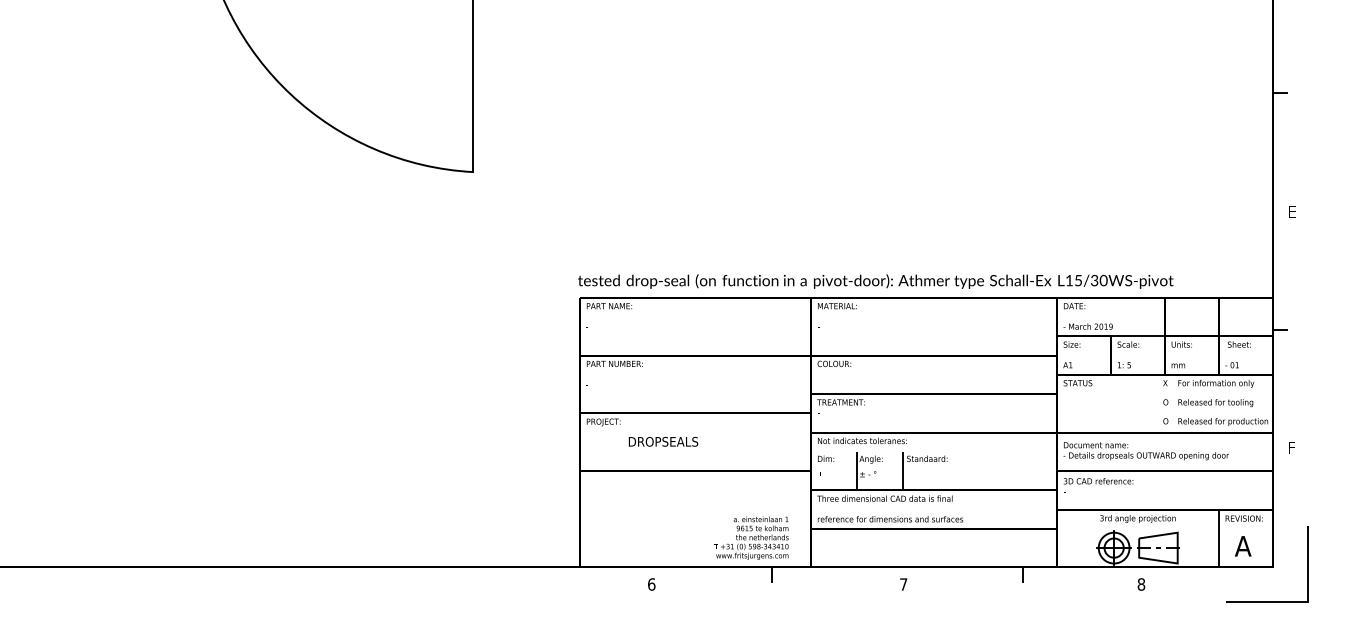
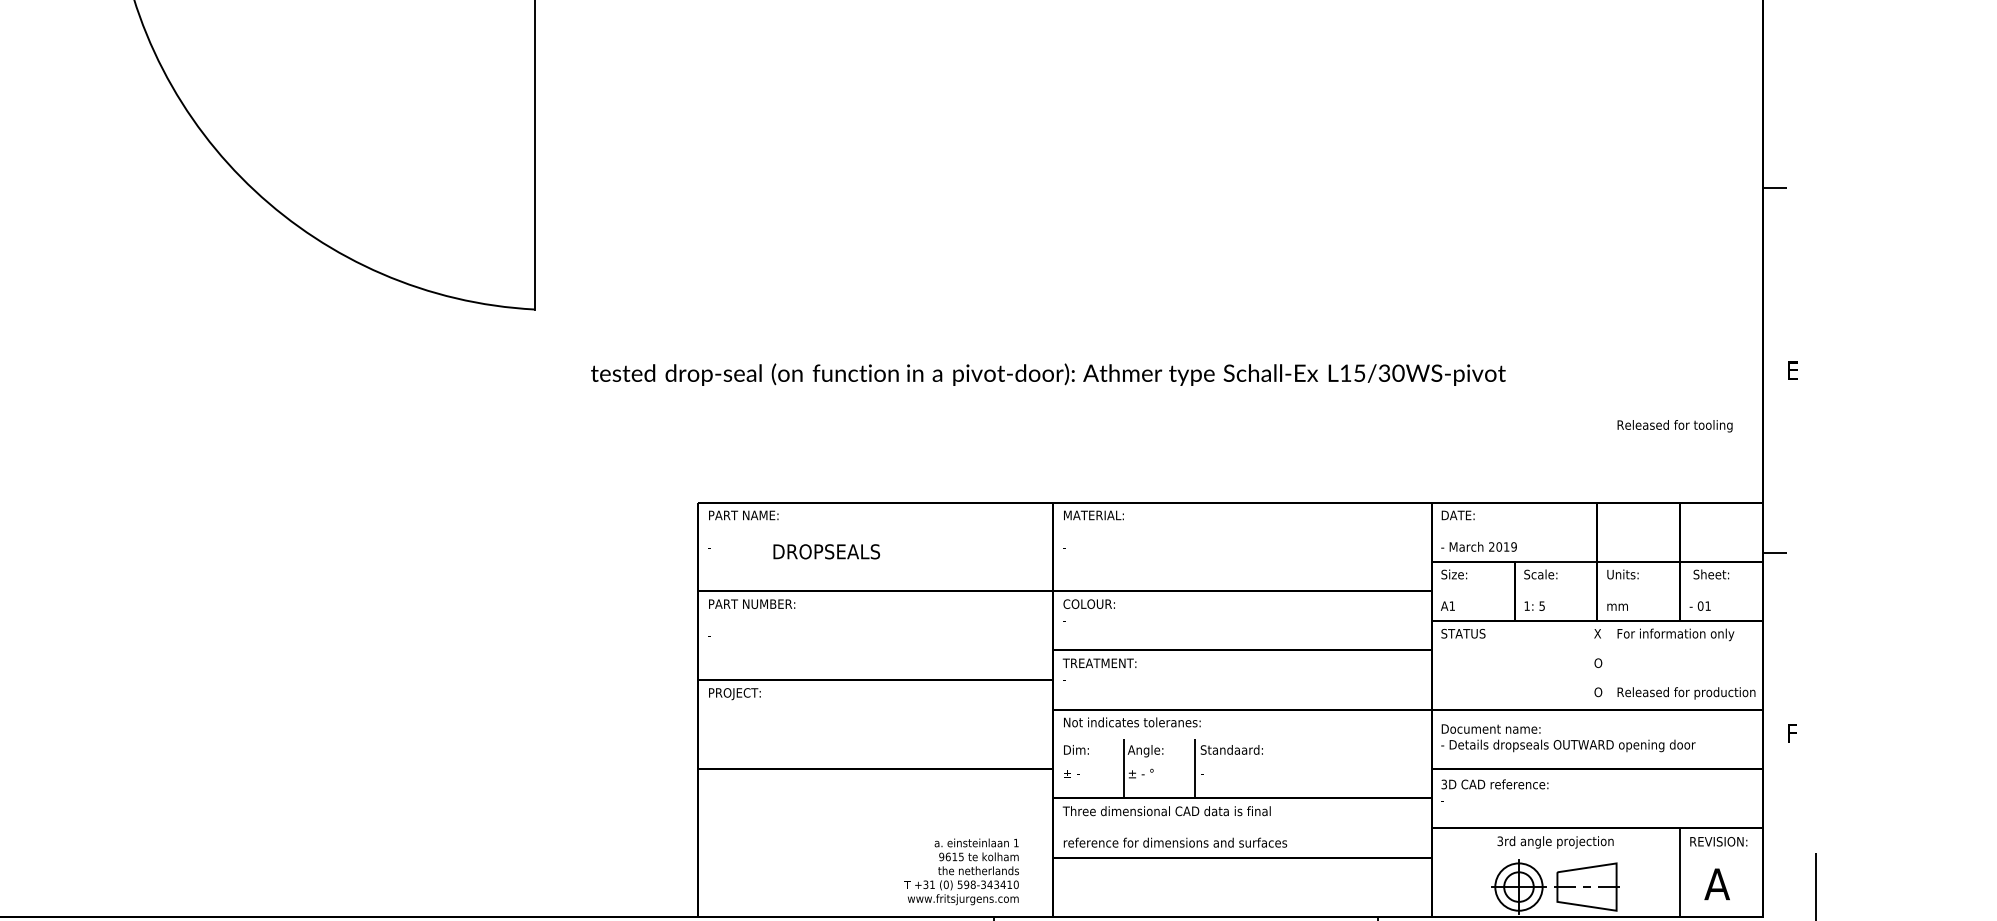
text: (875, 281) -> (1047, 374), moved
text: (1215, 403) -> (1674, 426), moved
text: (663, 441) -> (826, 551), moved

